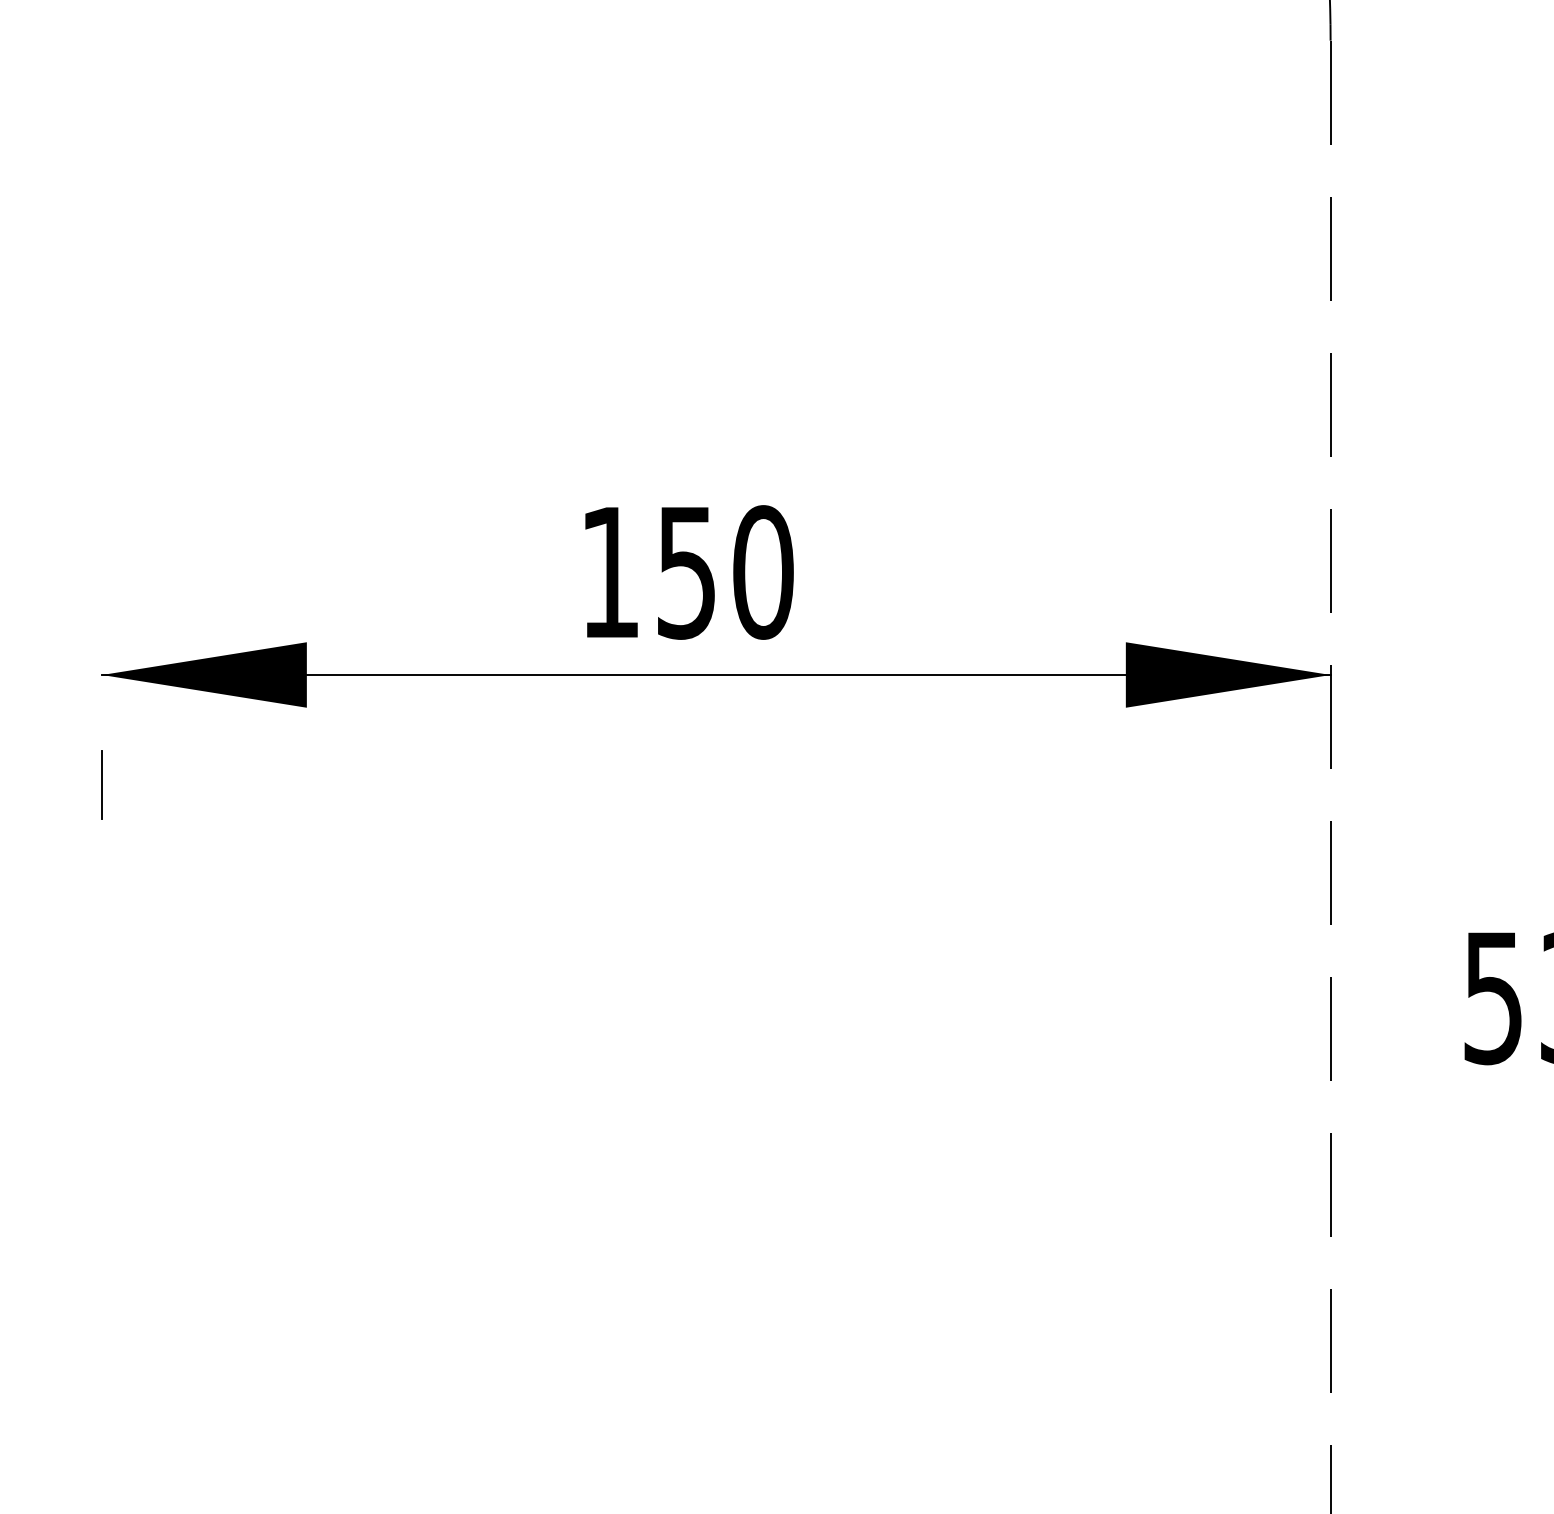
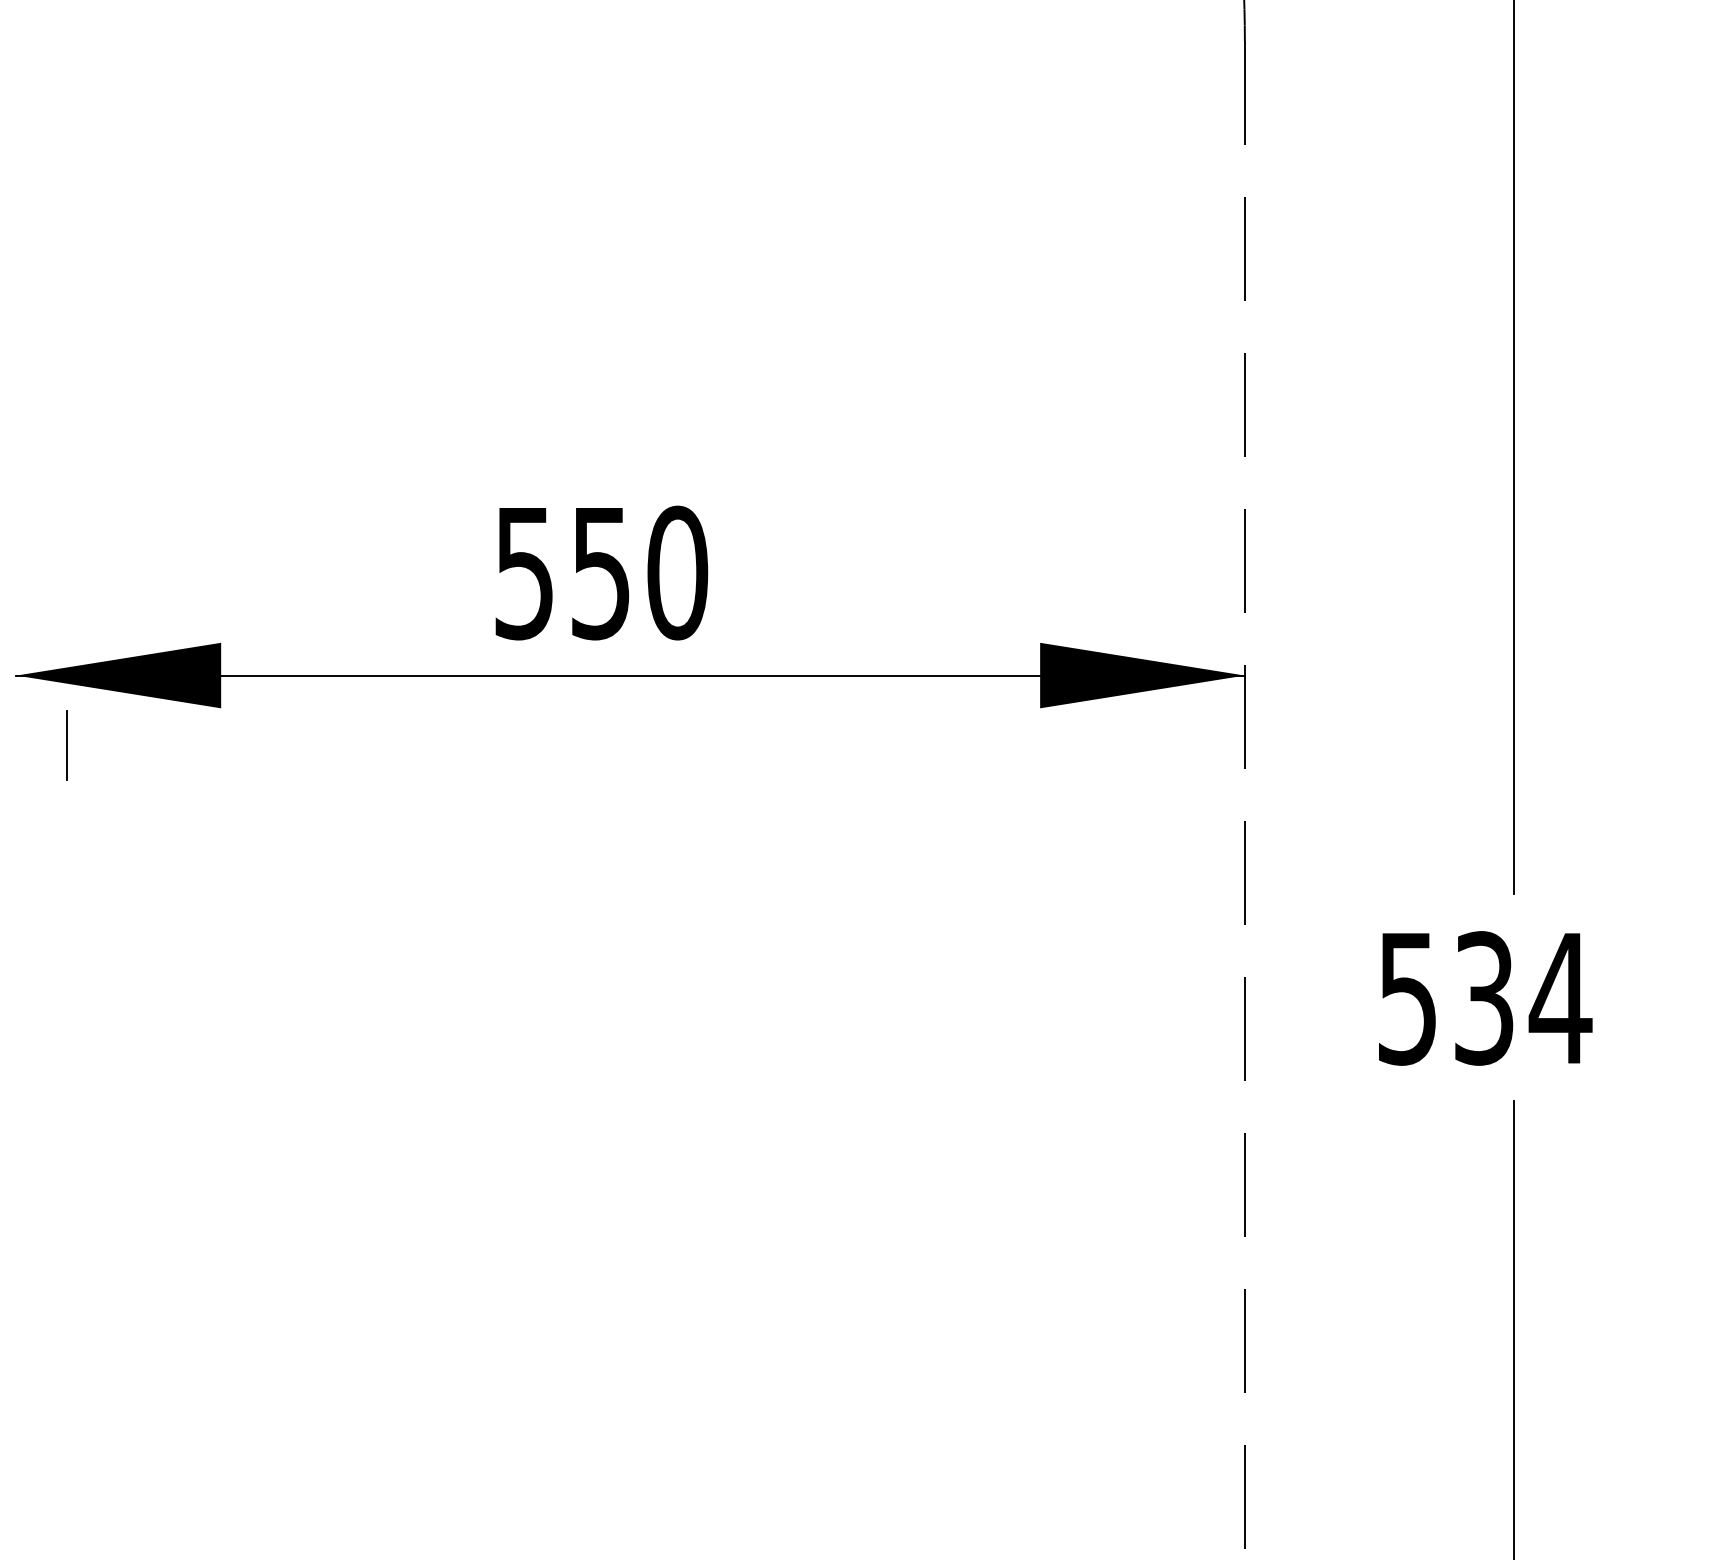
text: (609, 573) -> (523, 574), 150 -> 550
line: (101, 784) -> (66, 745), moved

